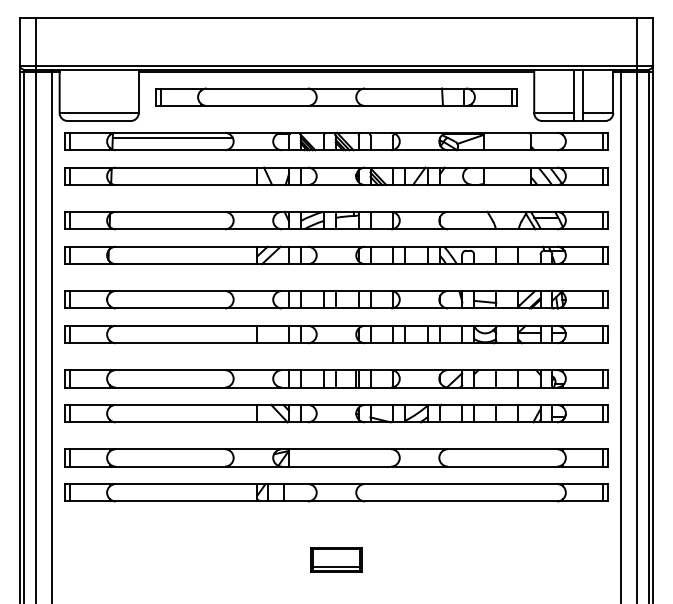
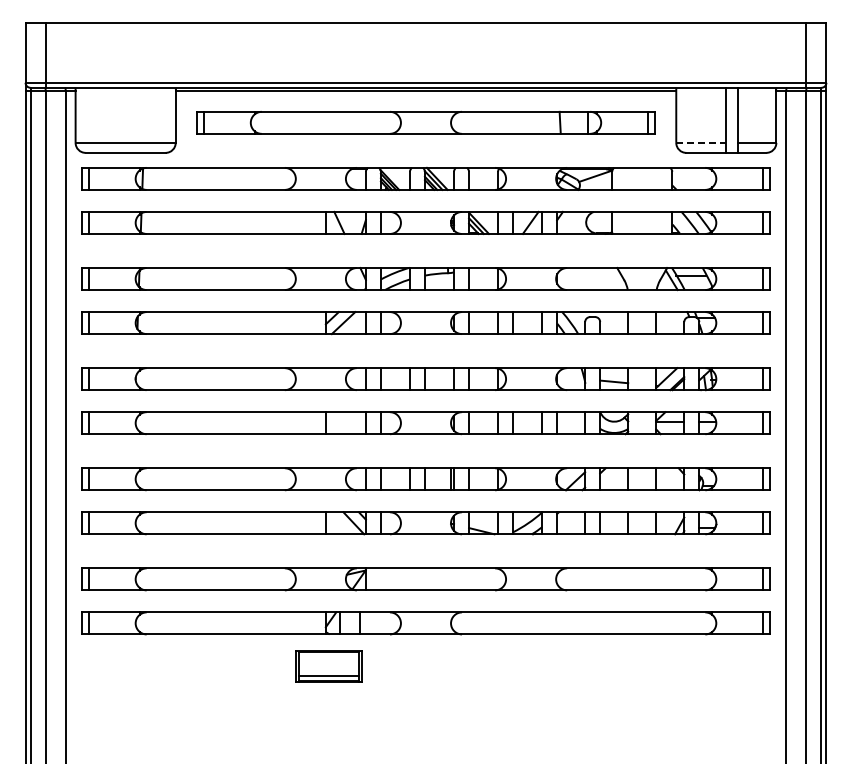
line: (554, 112) -> (701, 142), solid -> dashed
line: (172, 138) -> (218, 174), removed
part: (336, 559) -> (328, 666), moved

